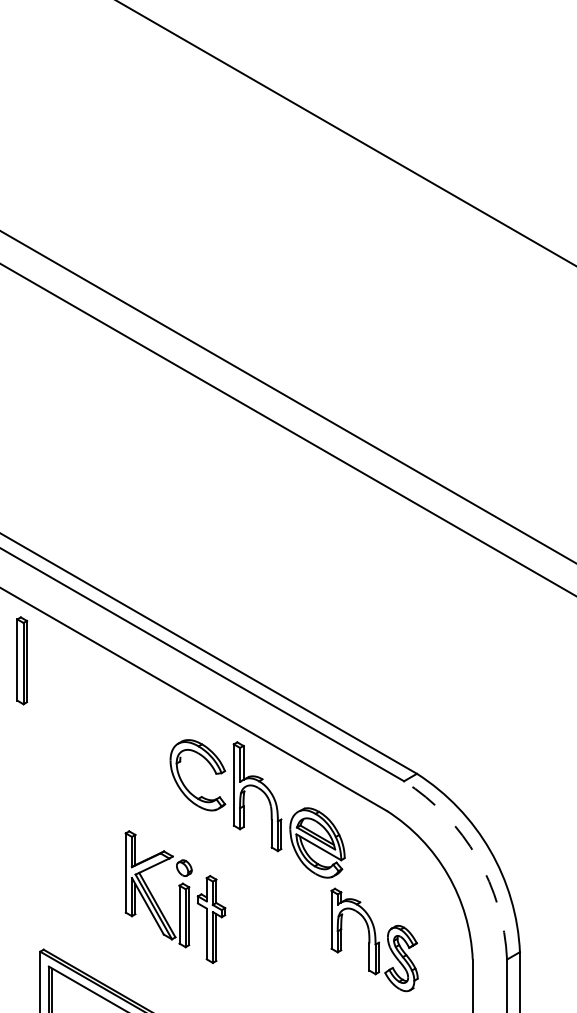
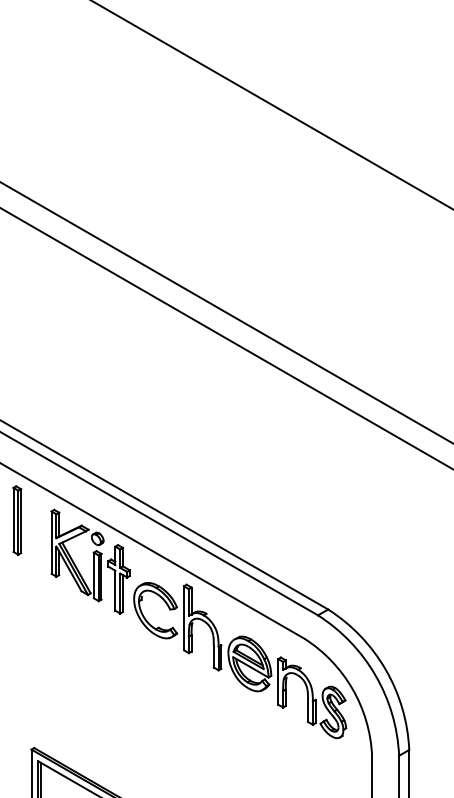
arc: (477, 857) -> (375, 675), dashed -> solid
part: (175, 896) -> (90, 561), moved
part: (374, 939) -> (312, 697), moved

